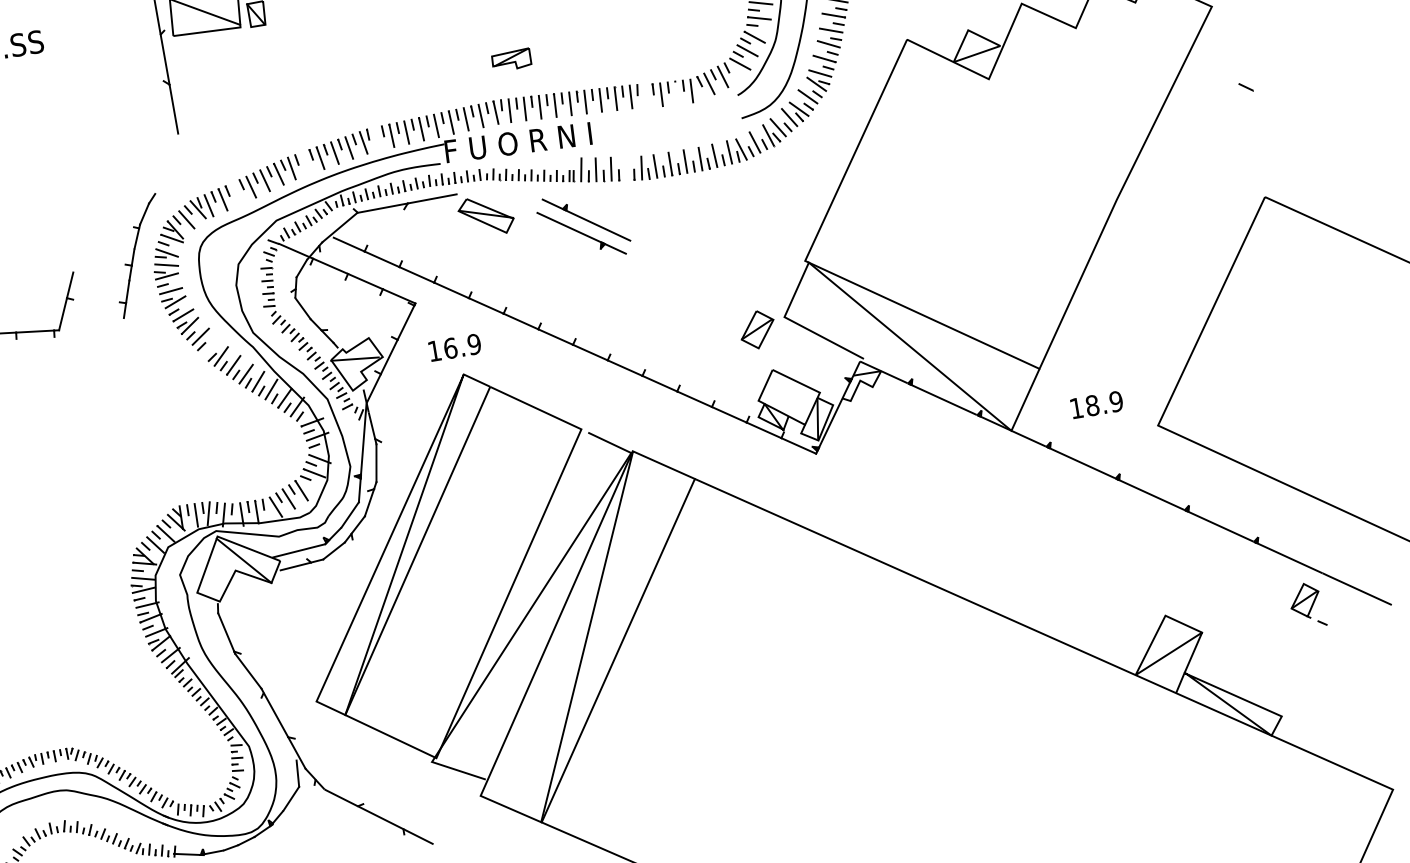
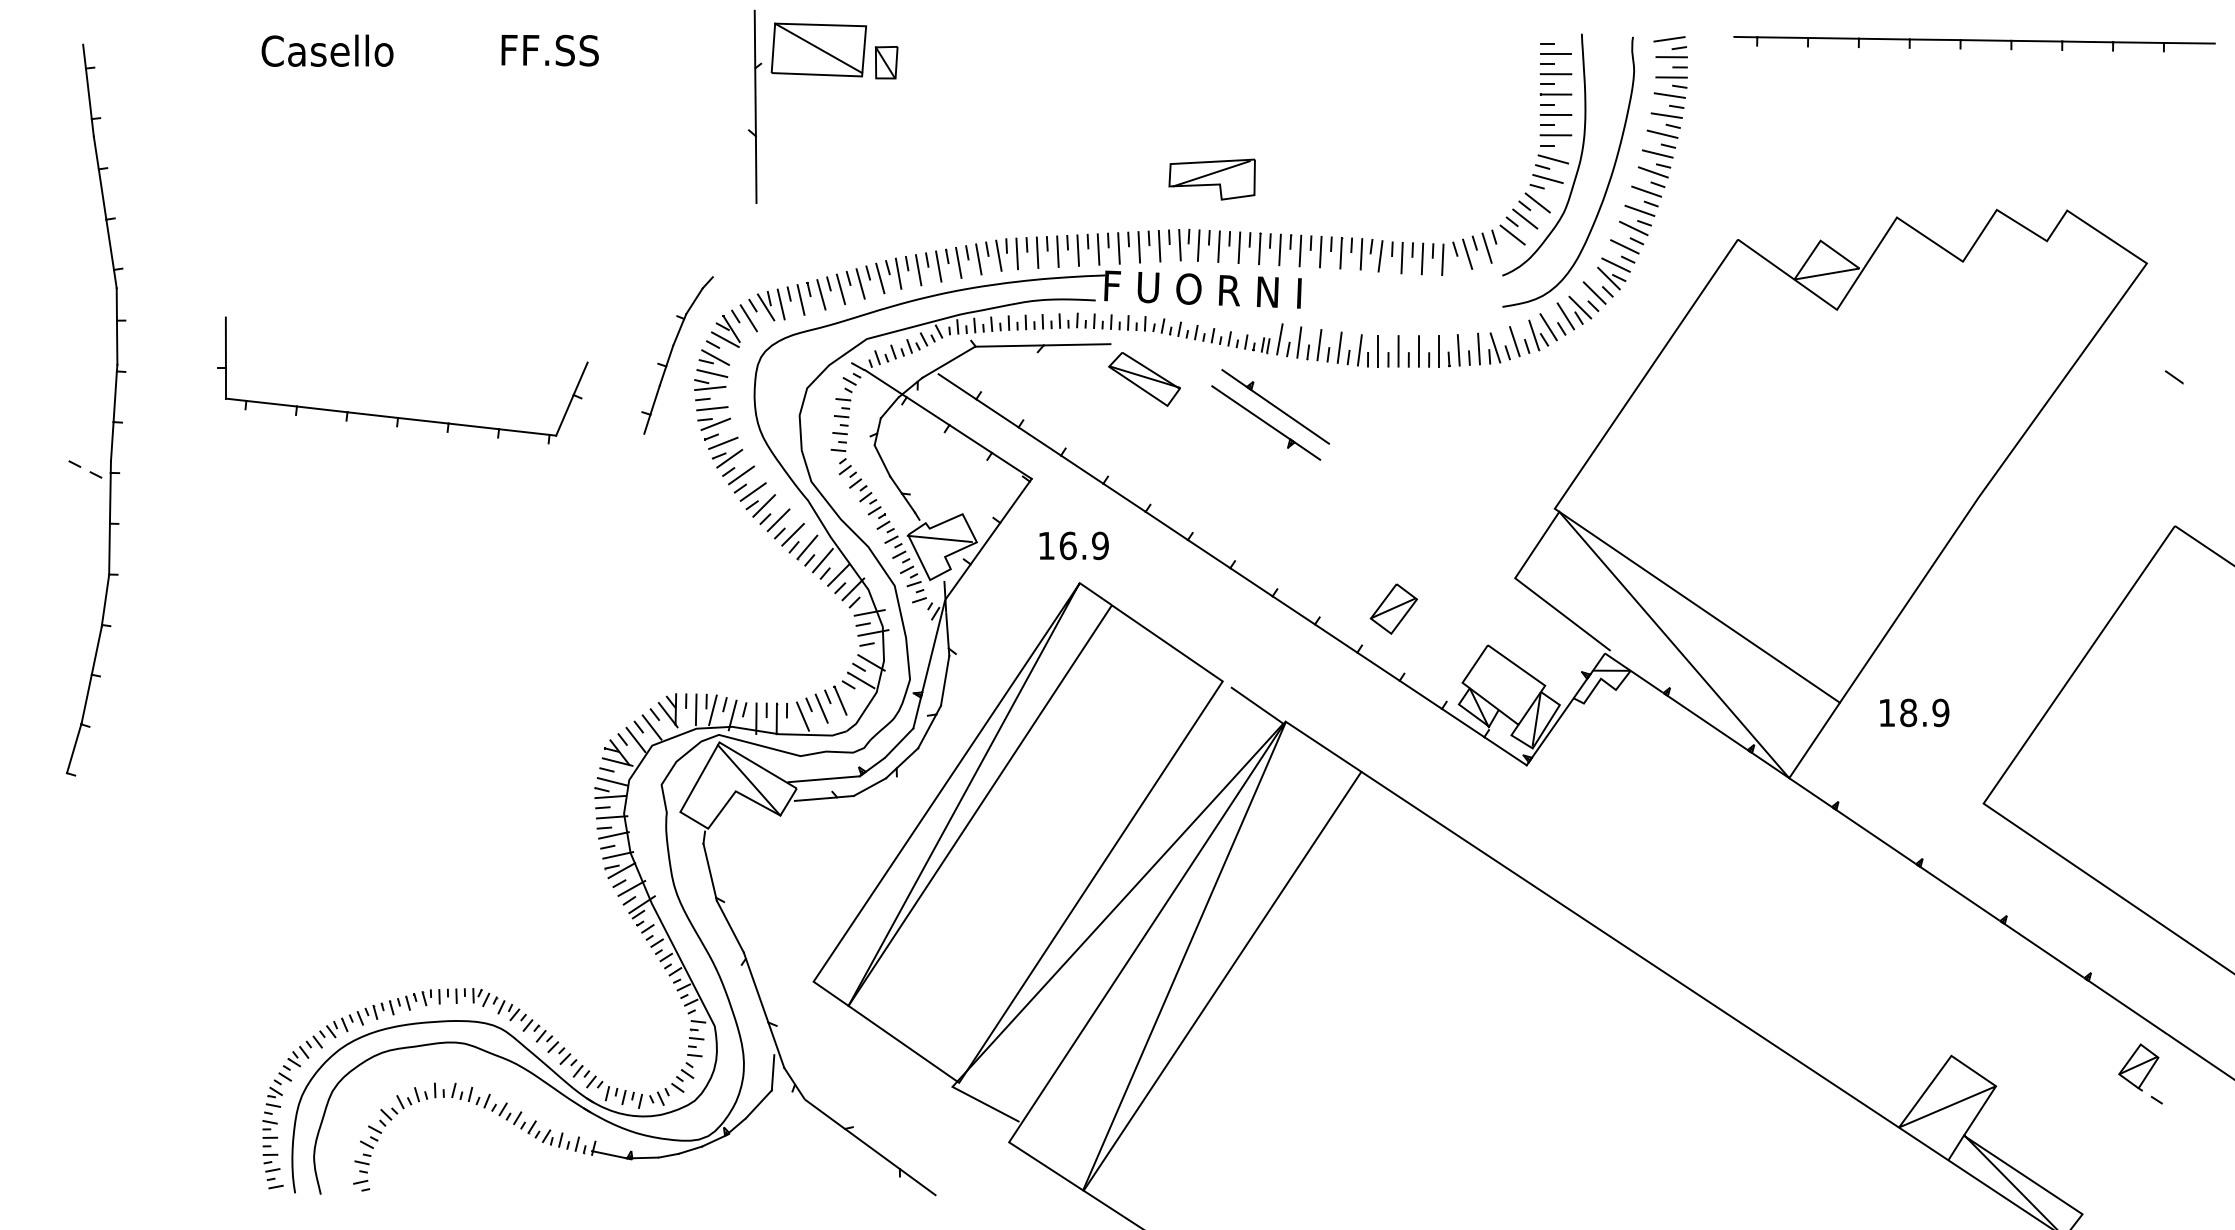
part: (511, 60) -> (1211, 179), size x1.67
line: (676, 92) -> (1422, 258), added
line: (645, 96) -> (1380, 256), added
line: (377, 138) -> (1017, 253), added
line: (306, 163) -> (918, 270), added
line: (626, 168) -> (1339, 347), added
line: (237, 193) -> (821, 294), added
part: (757, 329) -> (1393, 608), moved
line: (210, 347) -> (752, 491), added
text: (1096, 404) -> (1914, 712), moved

